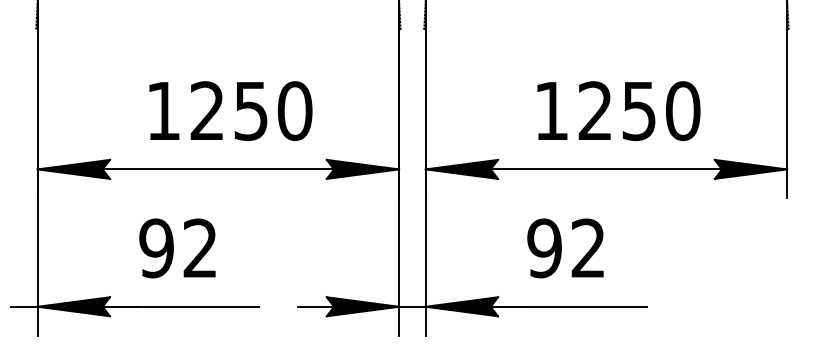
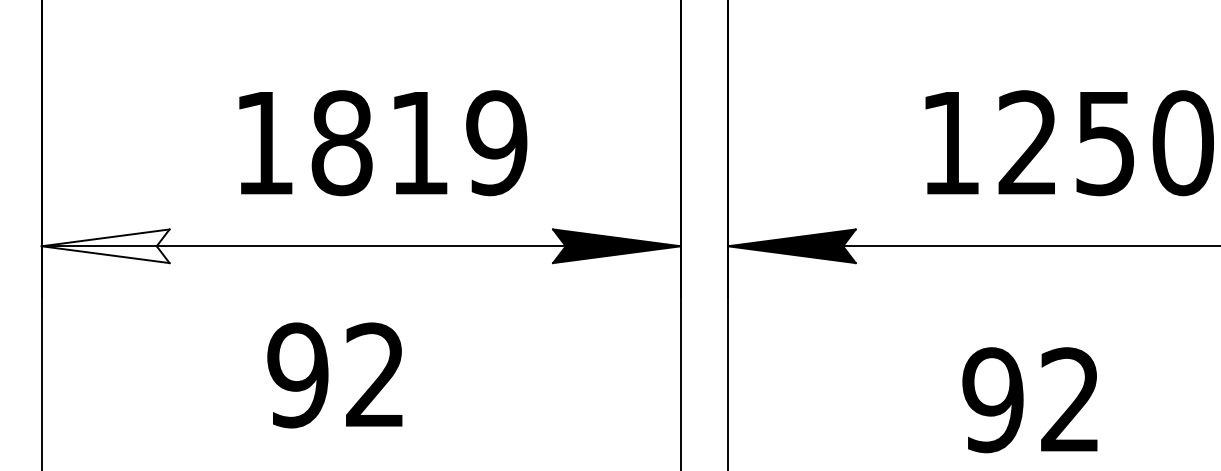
text: (251, 111) -> (419, 143), 1250 -> 1819
fill: (73, 168) -> (105, 244), removed
text: (177, 248) -> (334, 375), moved
text: (565, 248) -> (1029, 400), moved

